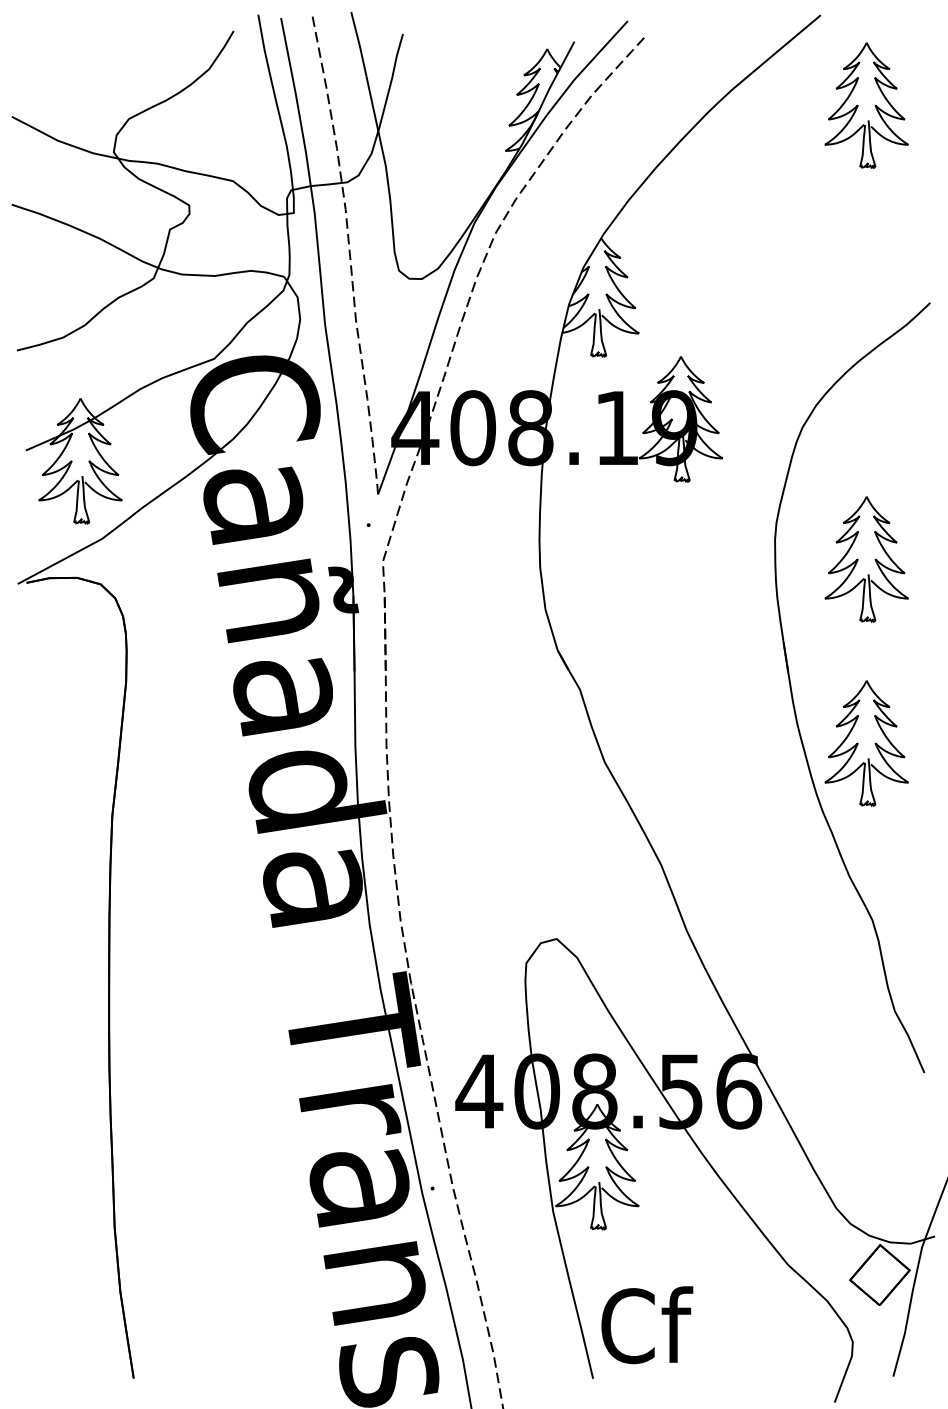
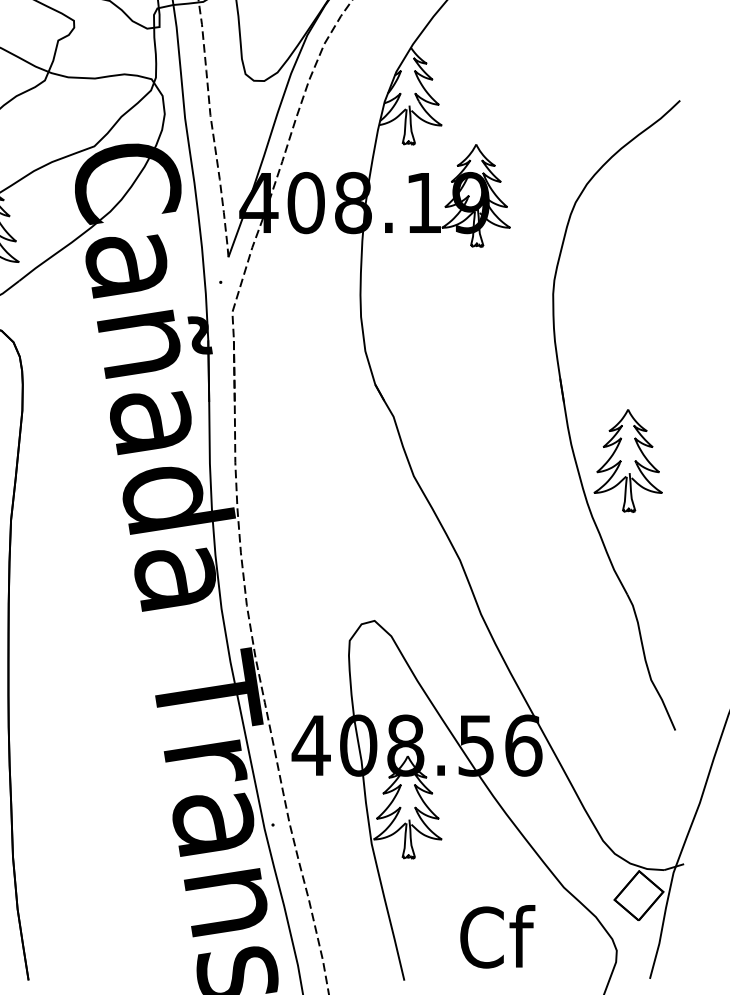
part: (866, 559) -> (627, 310), removed
text: (647, 1325) -> (497, 937), moved

